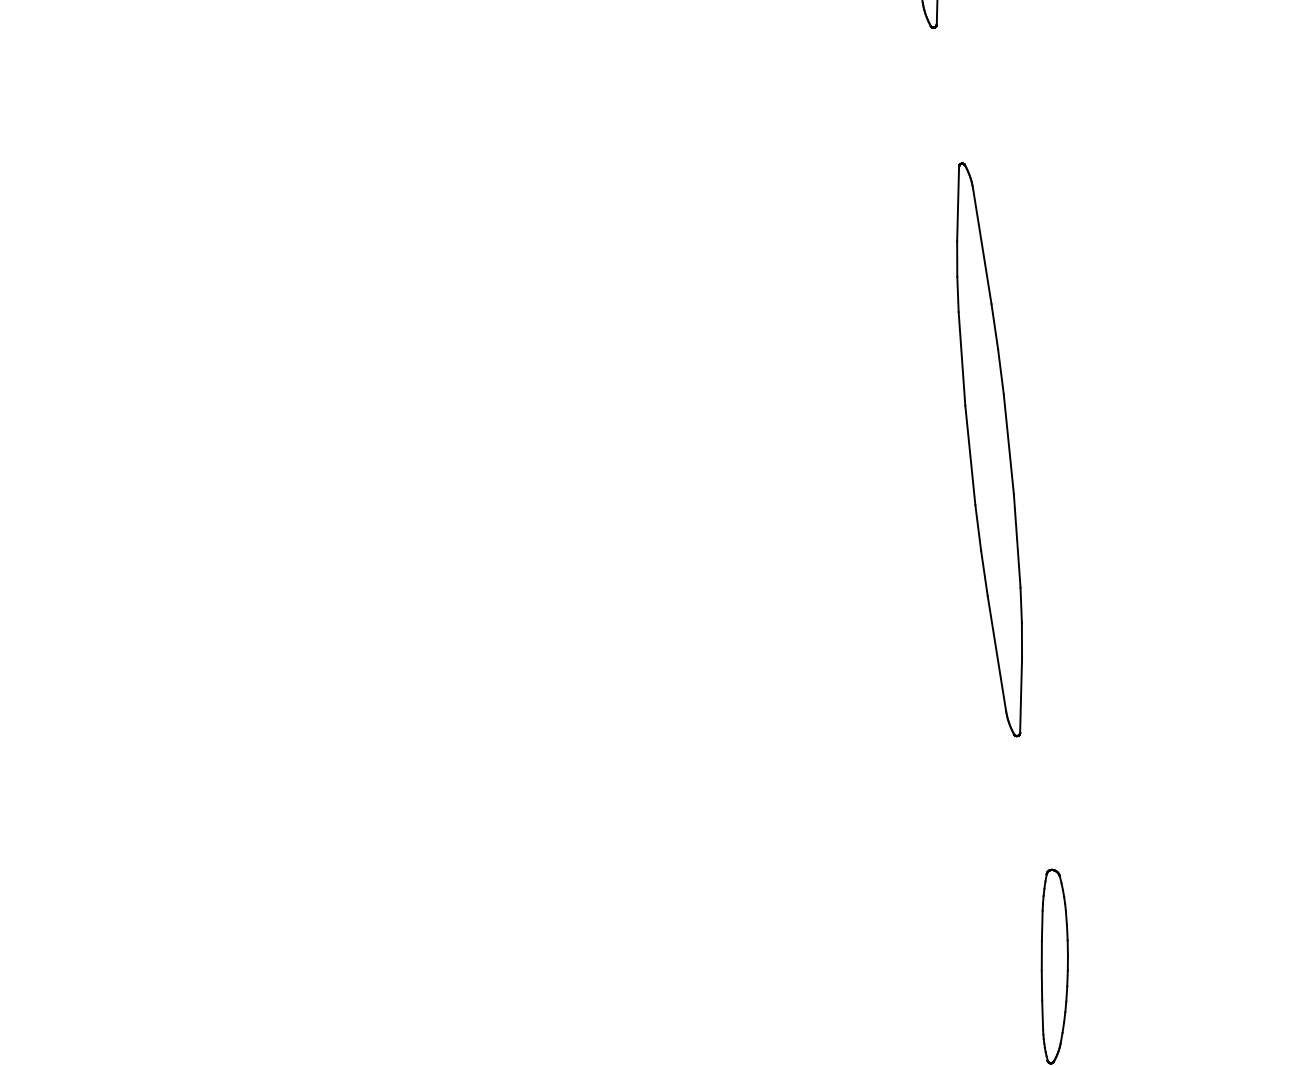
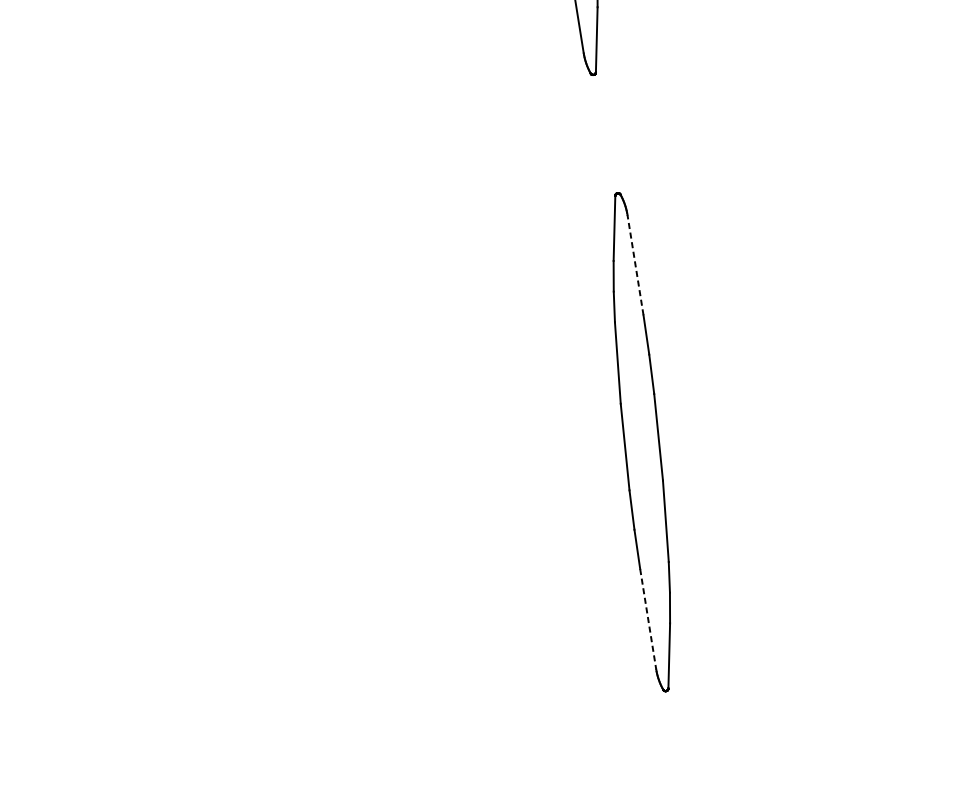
line: (982, 246) -> (635, 265), solid -> dashed
line: (996, 653) -> (647, 619), solid -> dashed

